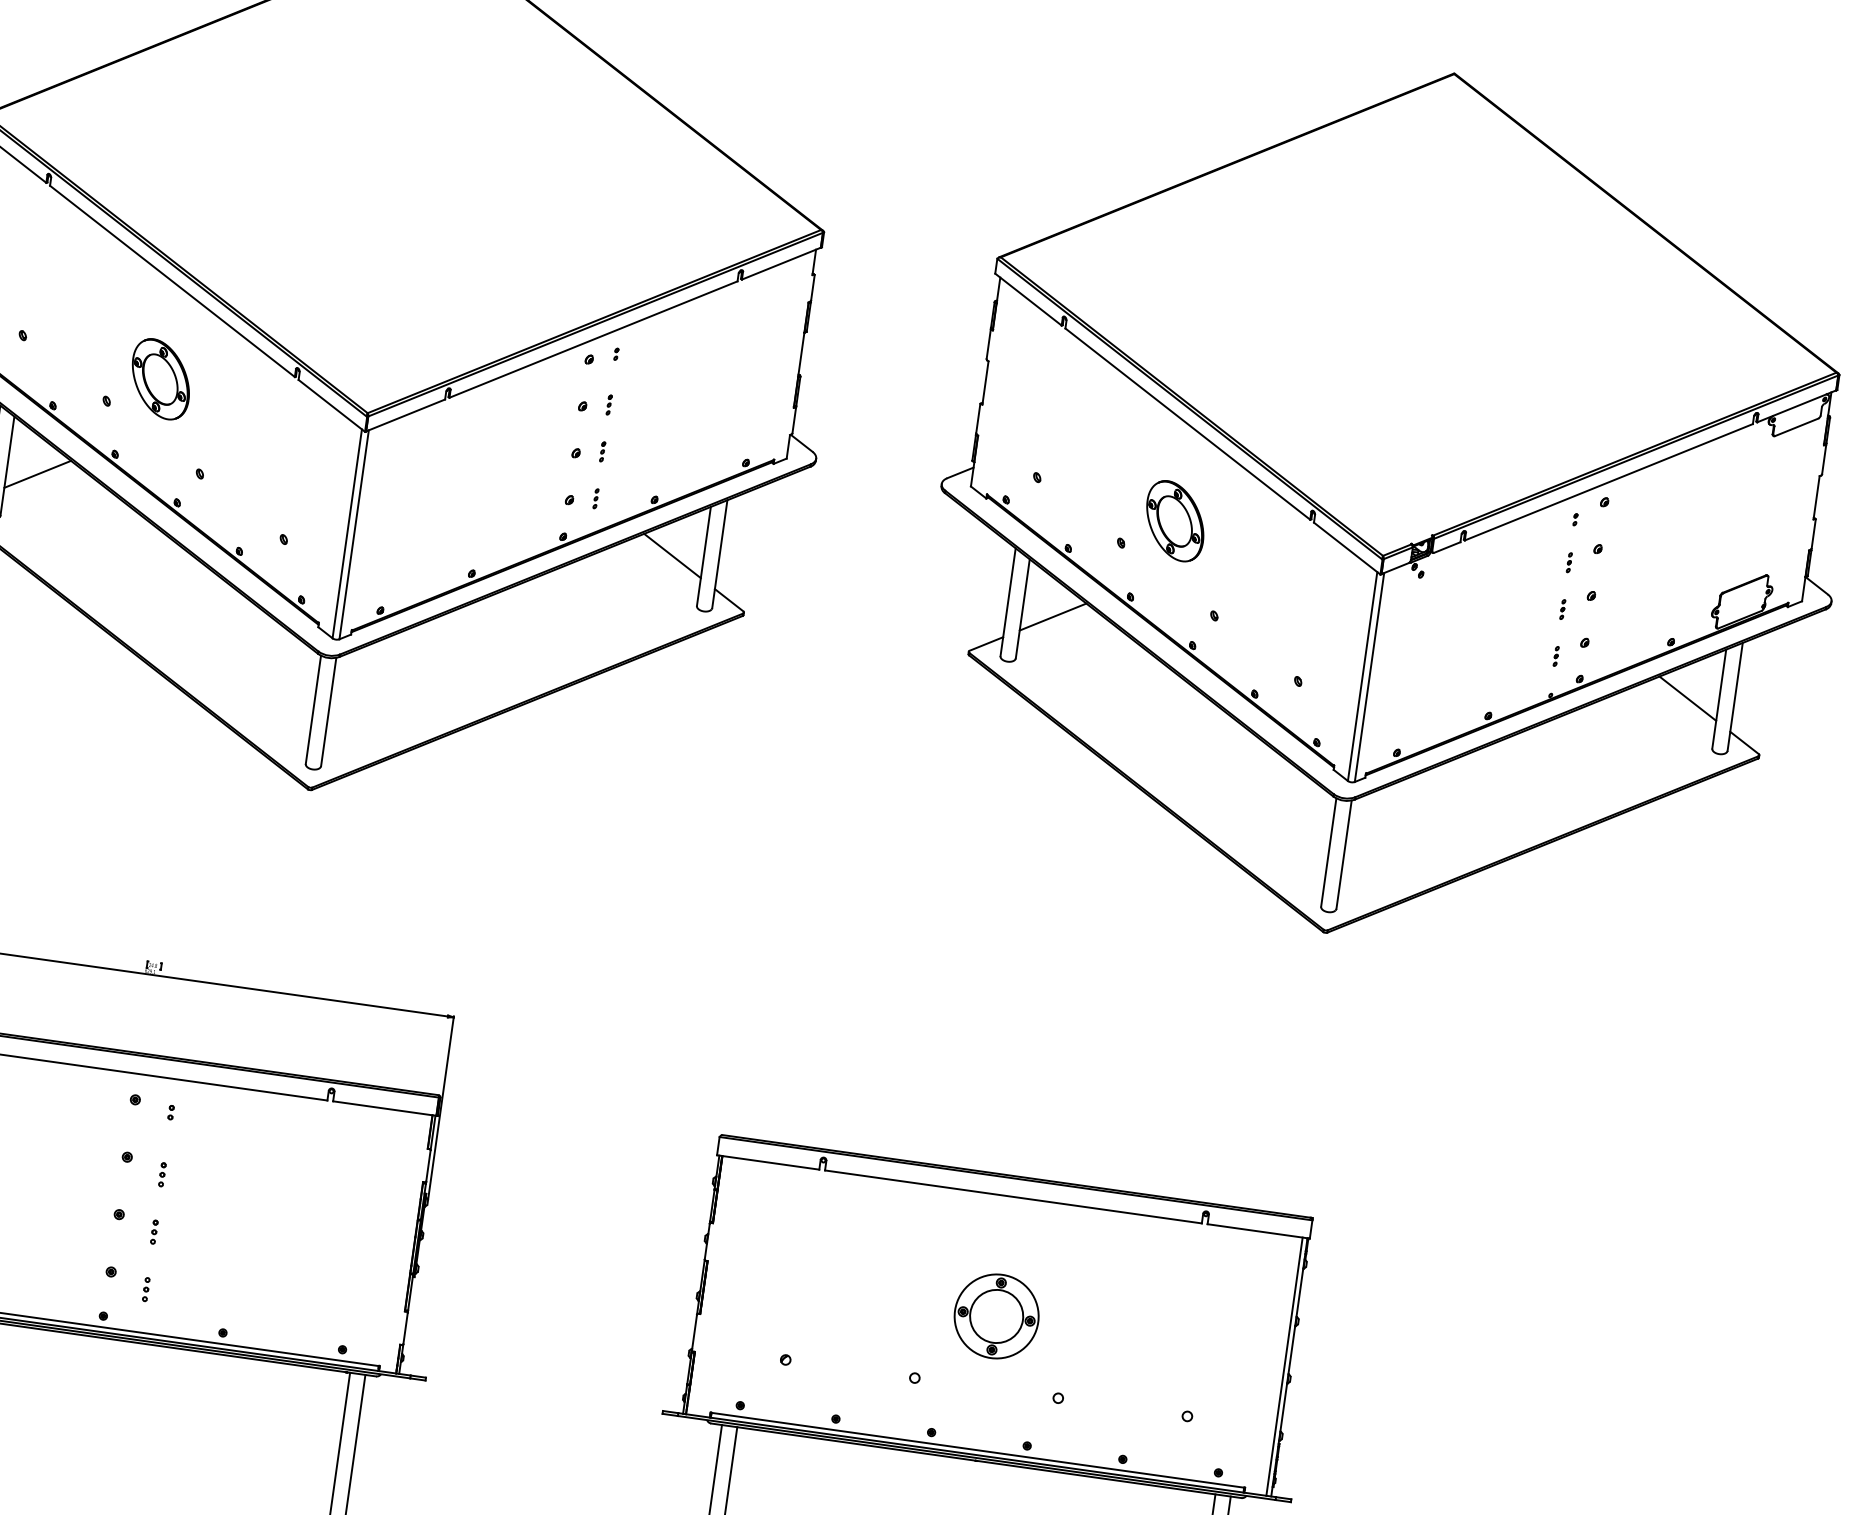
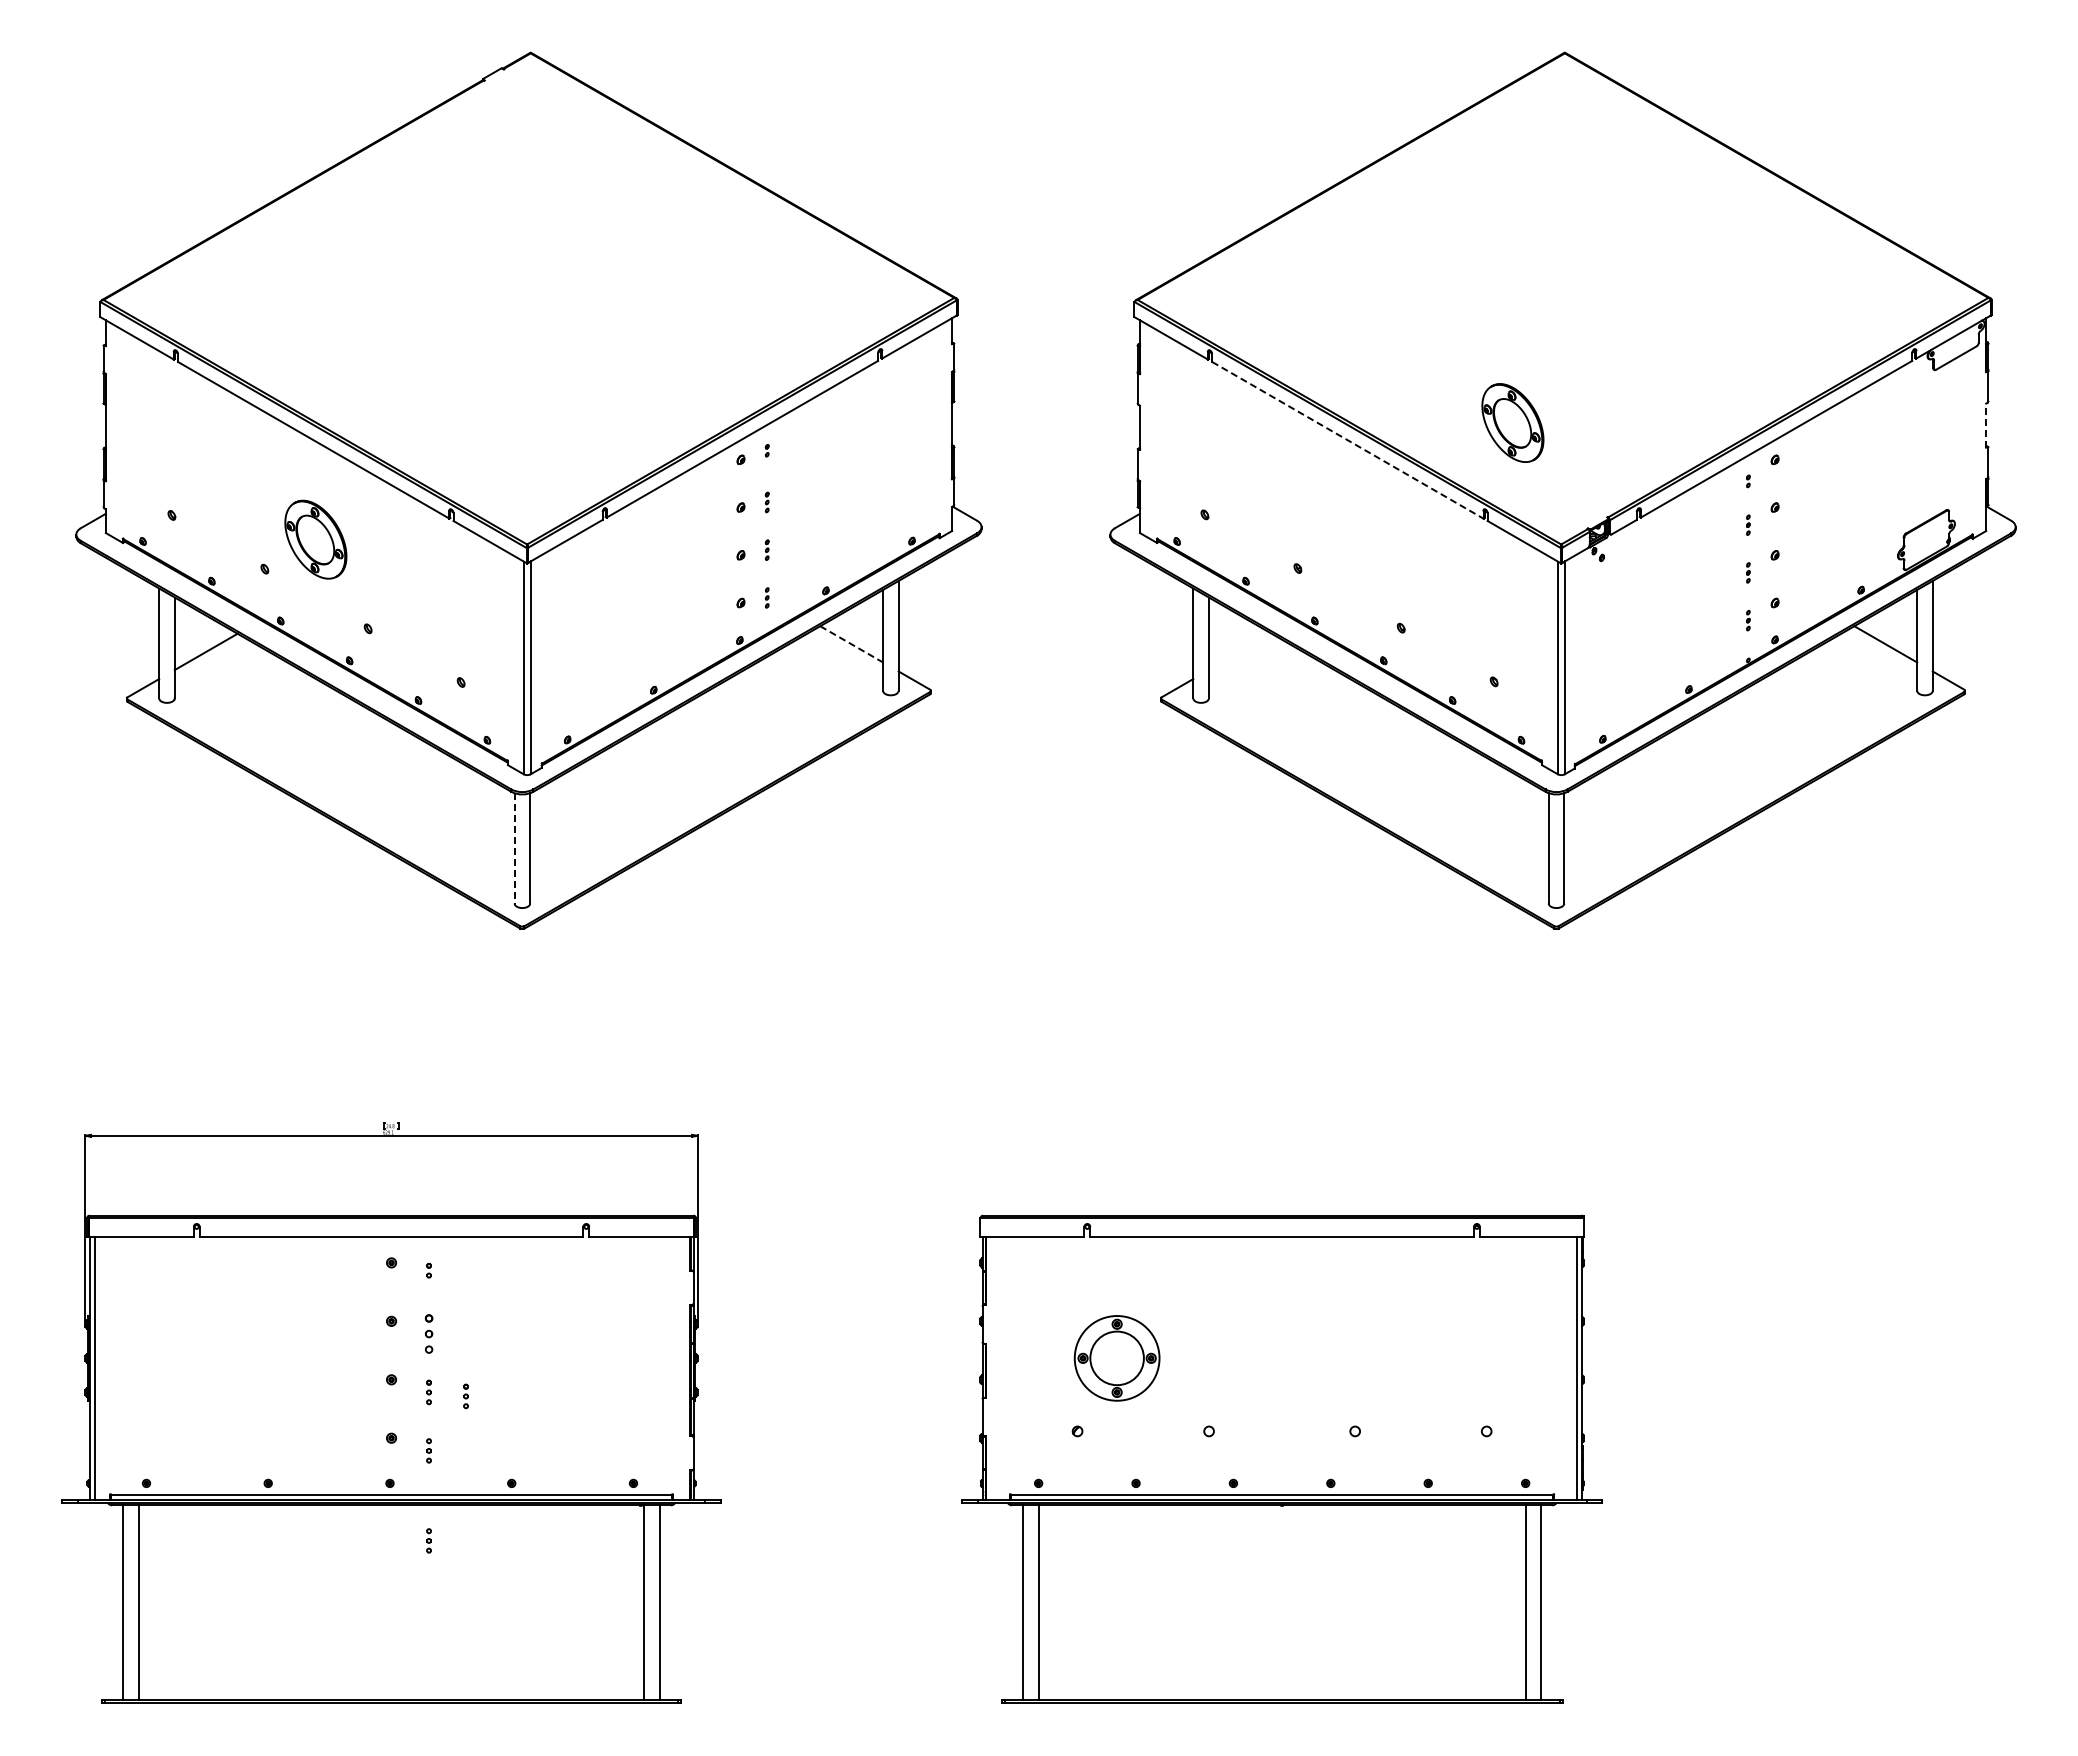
line: (1187, 424) -> (1347, 440), solid -> dashed
line: (1816, 497) -> (1986, 425), solid -> dashed
part: (1174, 520) -> (1512, 422), moved
line: (673, 556) -> (852, 644), solid -> dashed
line: (1052, 616) -> (1239, 651), removed
line: (313, 709) -> (514, 848), solid -> dashed
part: (161, 1174) -> (428, 1333), size x1.6
part: (189, 1241) -> (465, 1396), added
part: (996, 1316) -> (1116, 1358), moved
part: (133, 1377) -> (428, 1540), added

